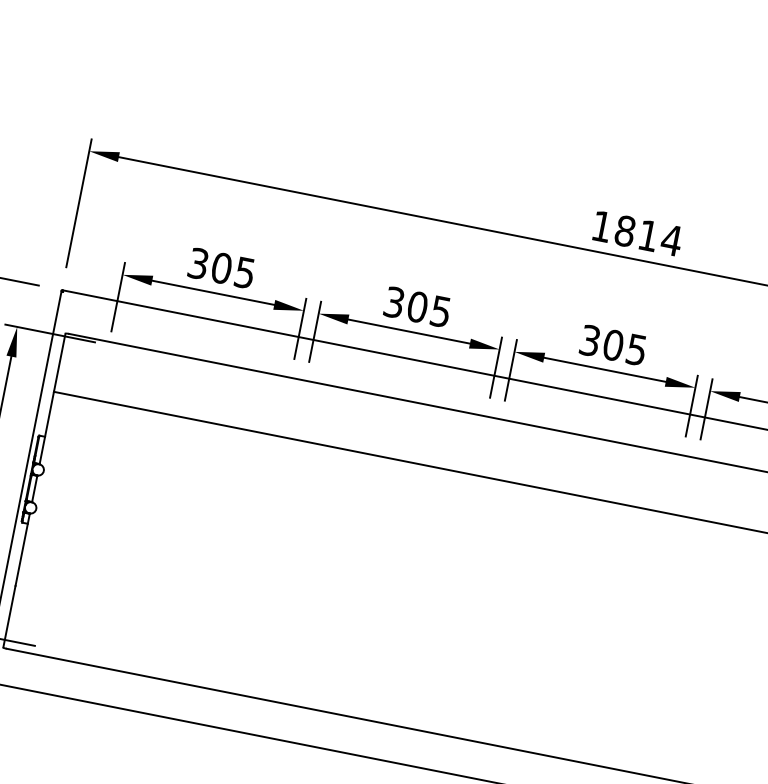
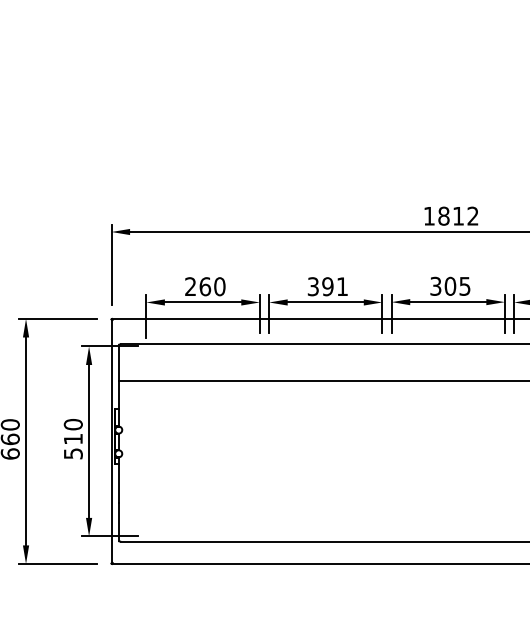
text: (672, 239) -> (473, 215), 1814 -> 1812
text: (222, 268) -> (205, 286), 305 -> 260
text: (428, 308) -> (334, 286), 305 -> 391

